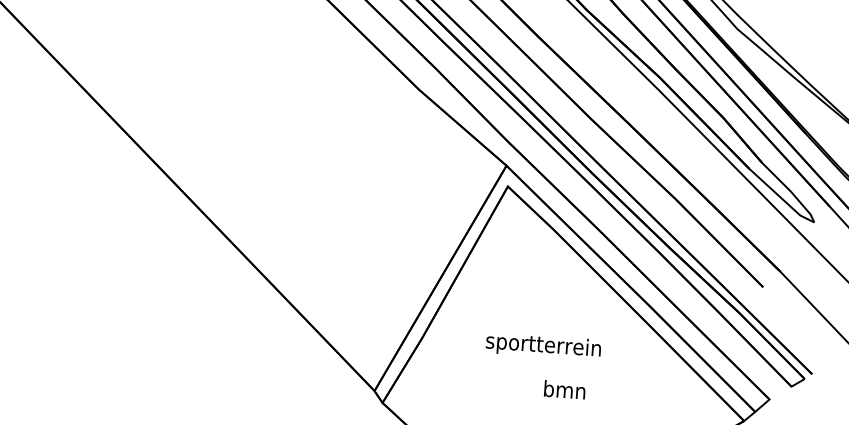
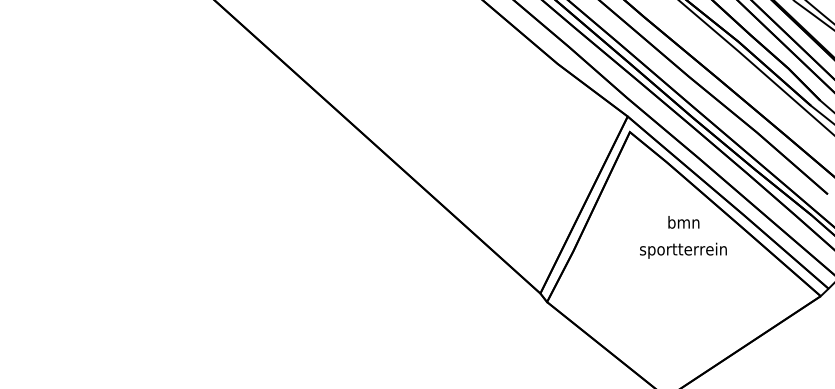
text: (543, 346) -> (683, 250), moved
text: (564, 389) -> (683, 222), moved

